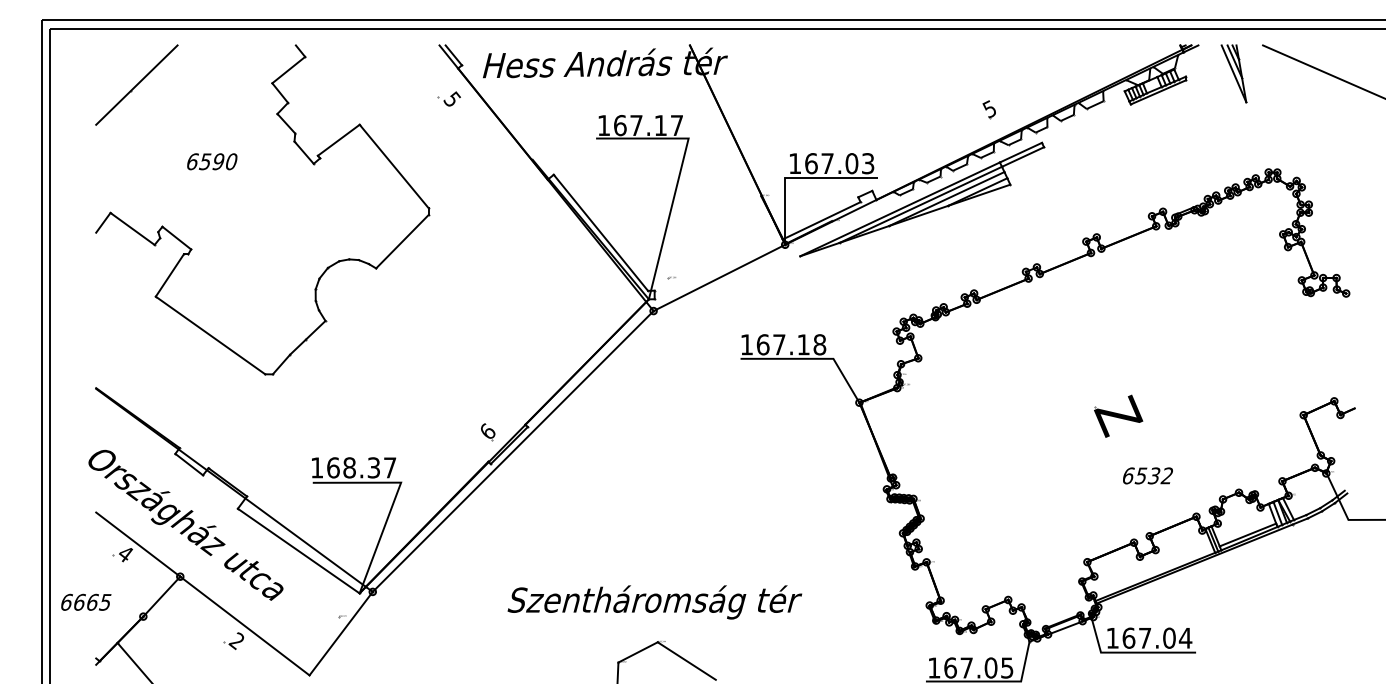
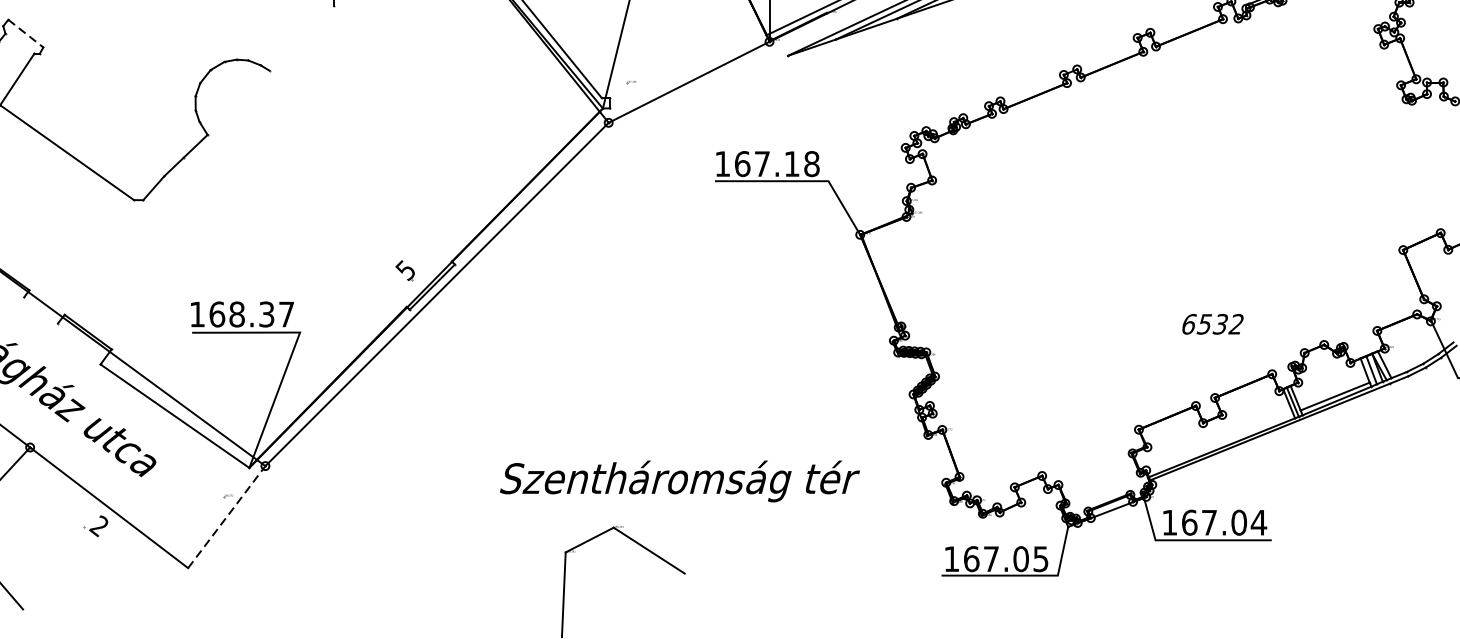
line: (177, 238) -> (26, 34), solid -> dashed
line: (402, 241) -> (301, 37), removed
part: (1118, 415) -> (1176, 250), removed
text: (487, 431) -> (405, 270), 6 -> 5
line: (189, 464) -> (41, 310), removed
text: (654, 602) -> (679, 481), moved
line: (341, 633) -> (227, 516), solid -> dashed

